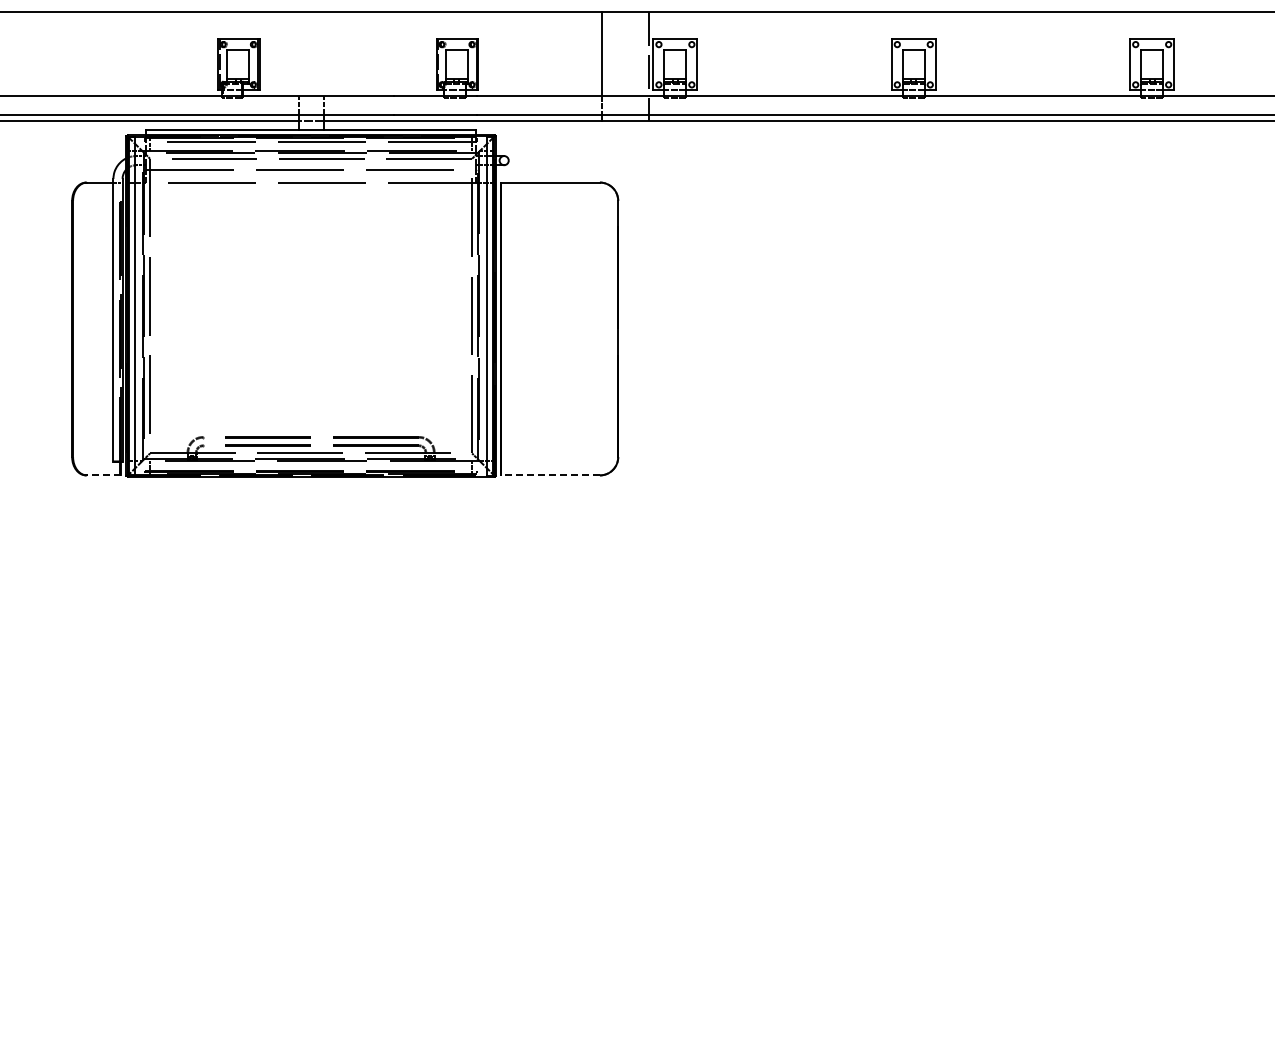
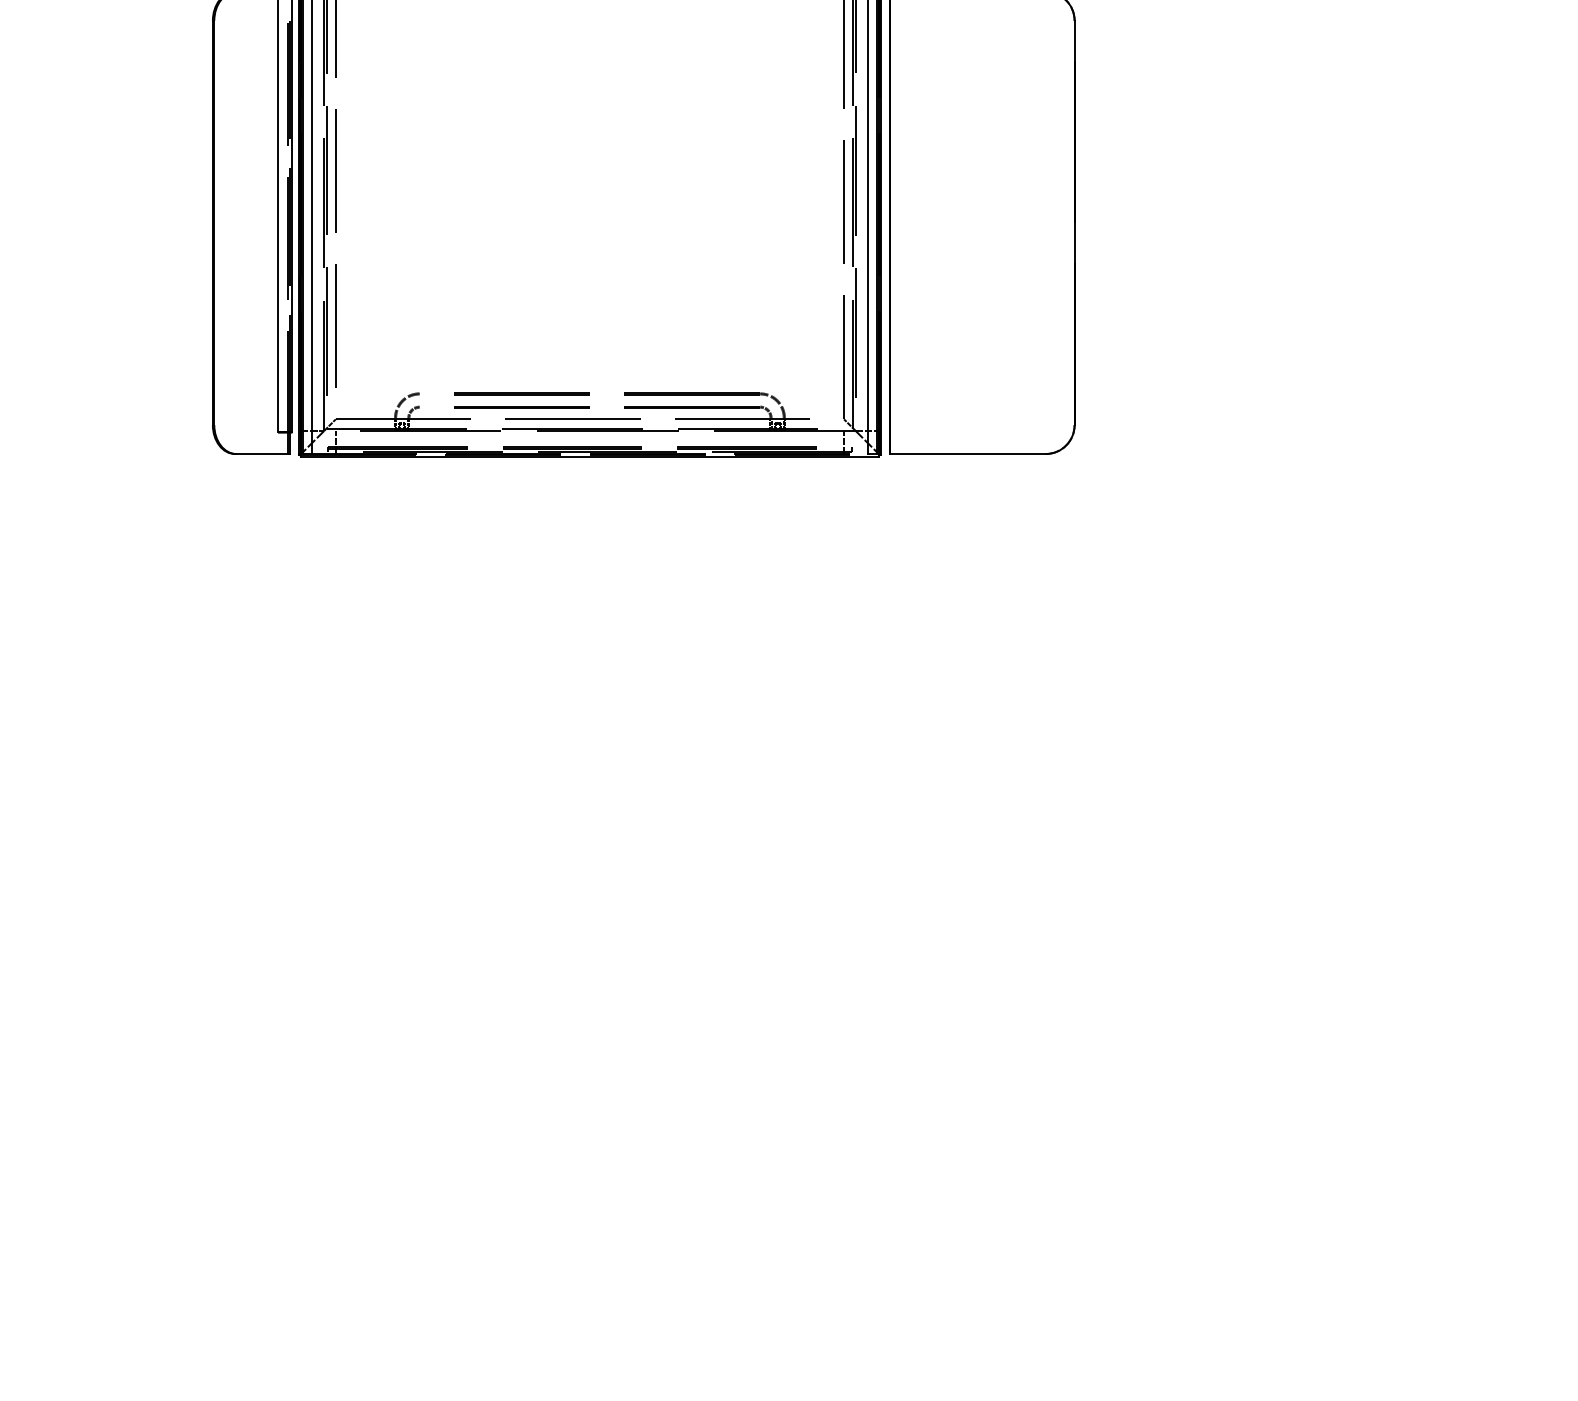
line: (103, 475) -> (262, 454), dashed -> solid
line: (550, 475) -> (967, 454), dashed -> solid

